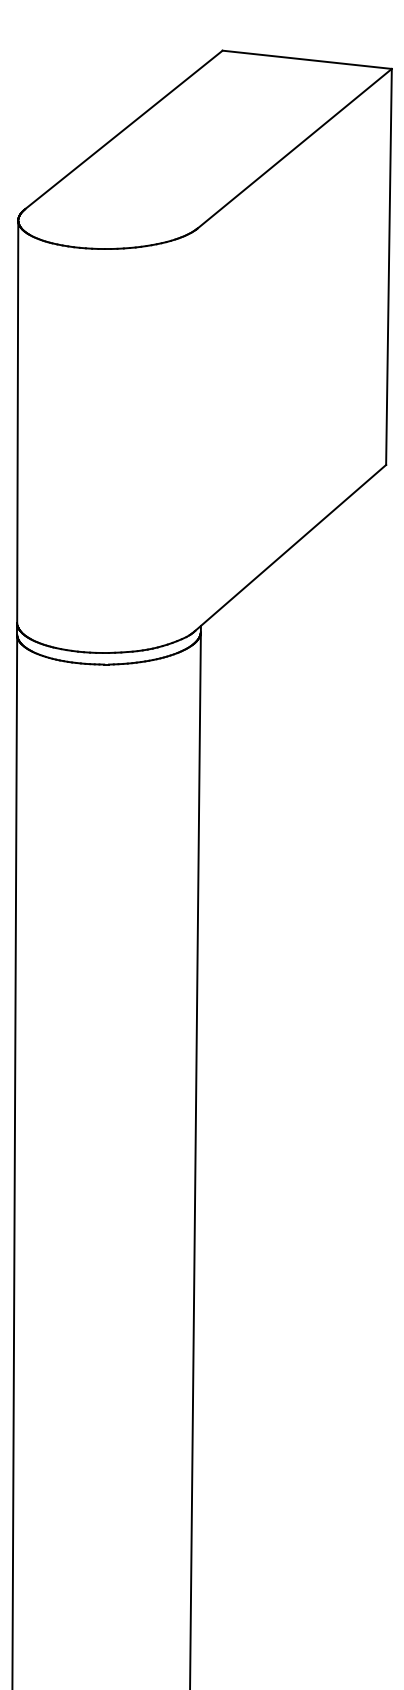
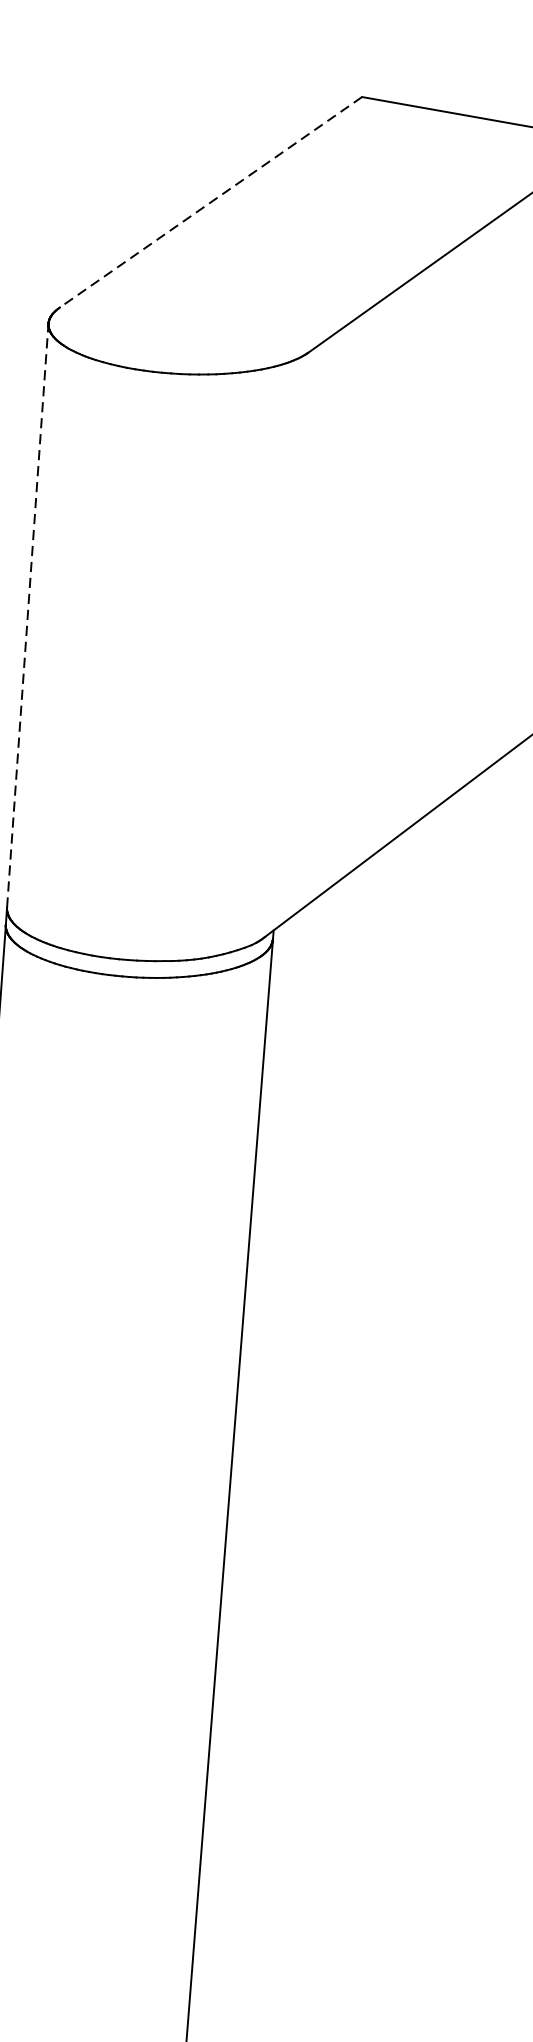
line: (123, 130) -> (210, 203), solid -> dashed
line: (17, 421) -> (27, 615), solid -> dashed

